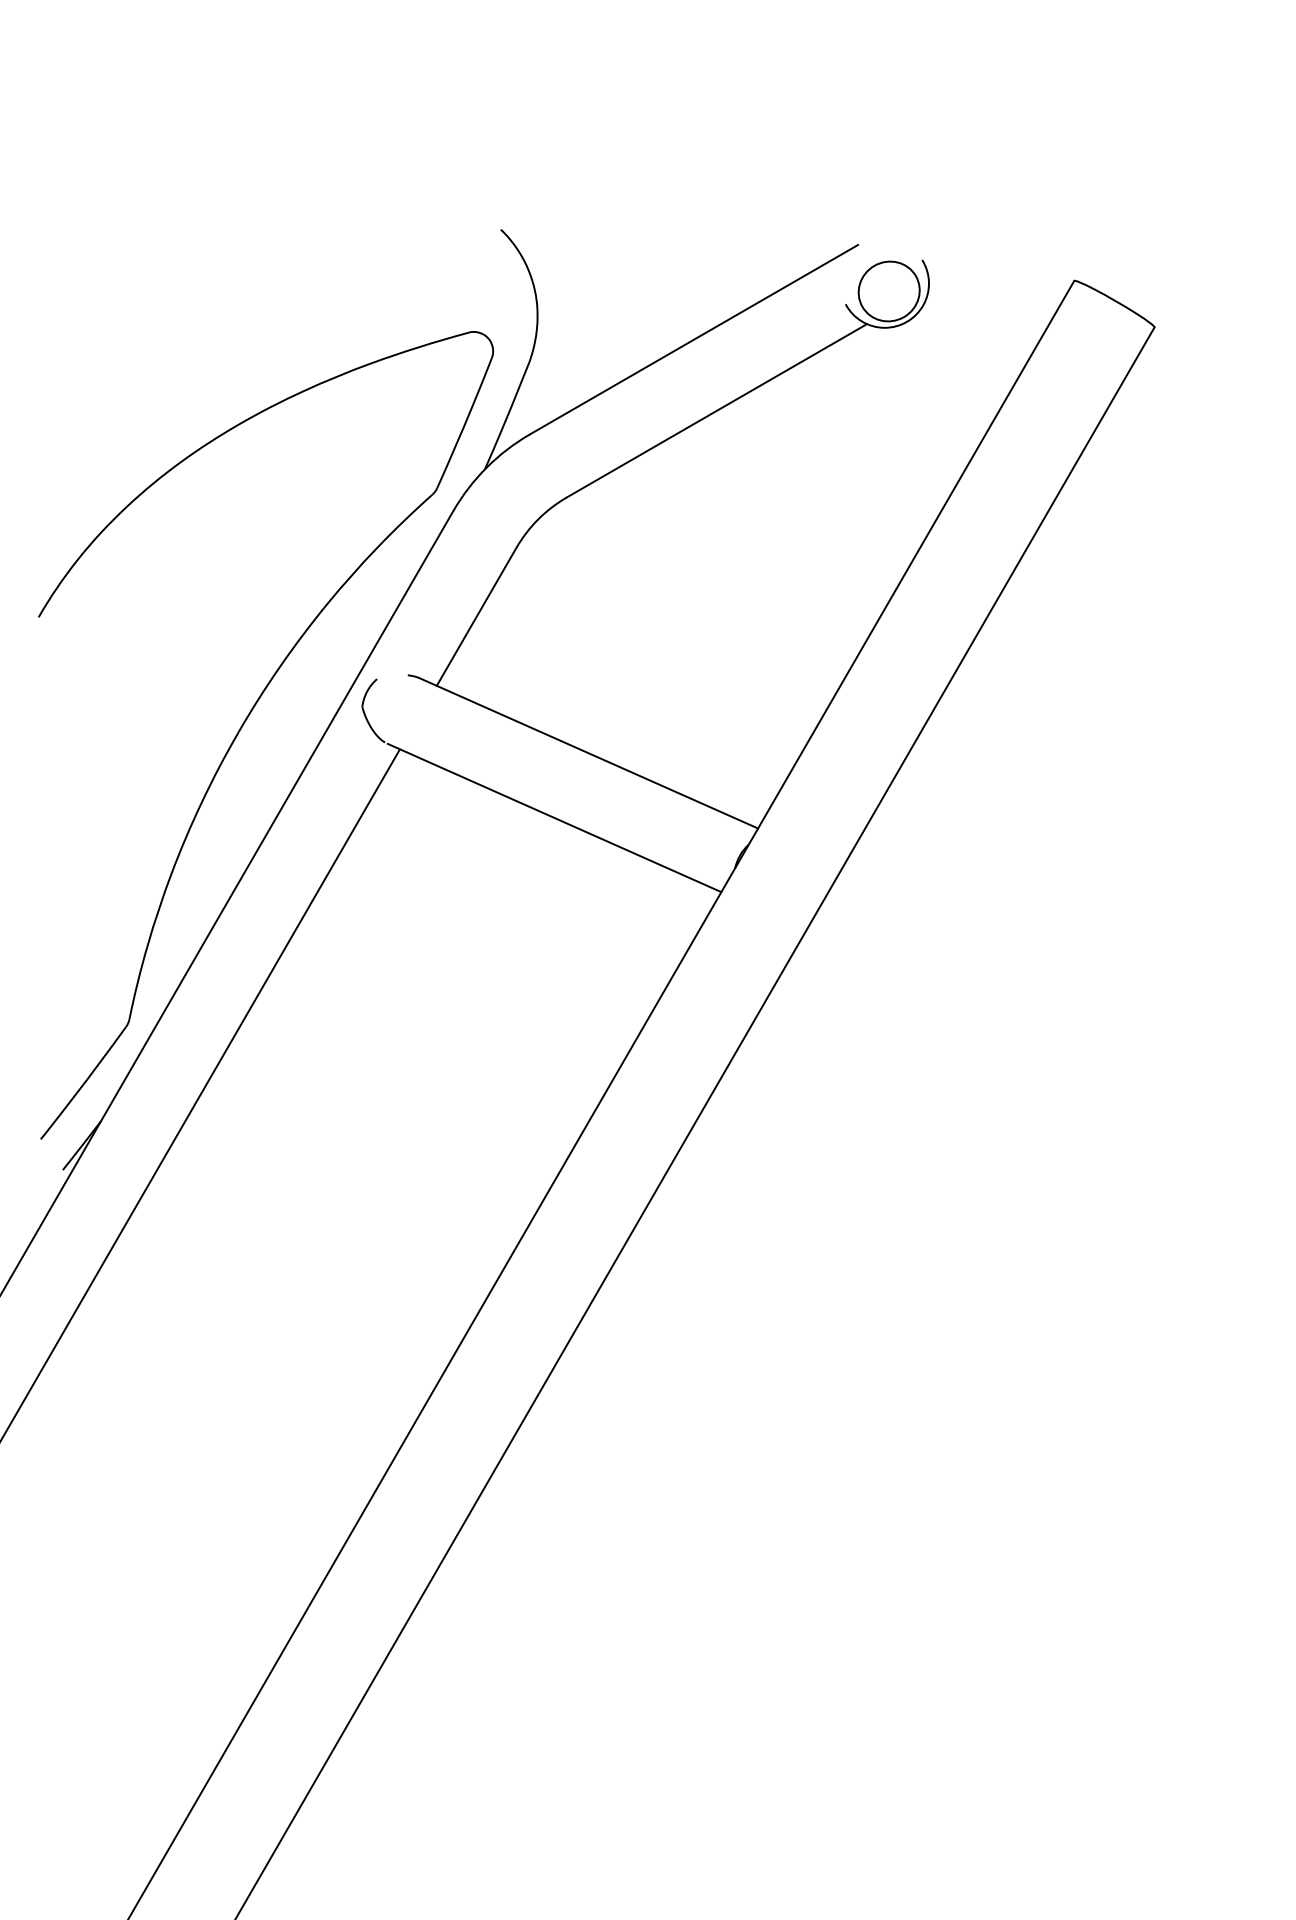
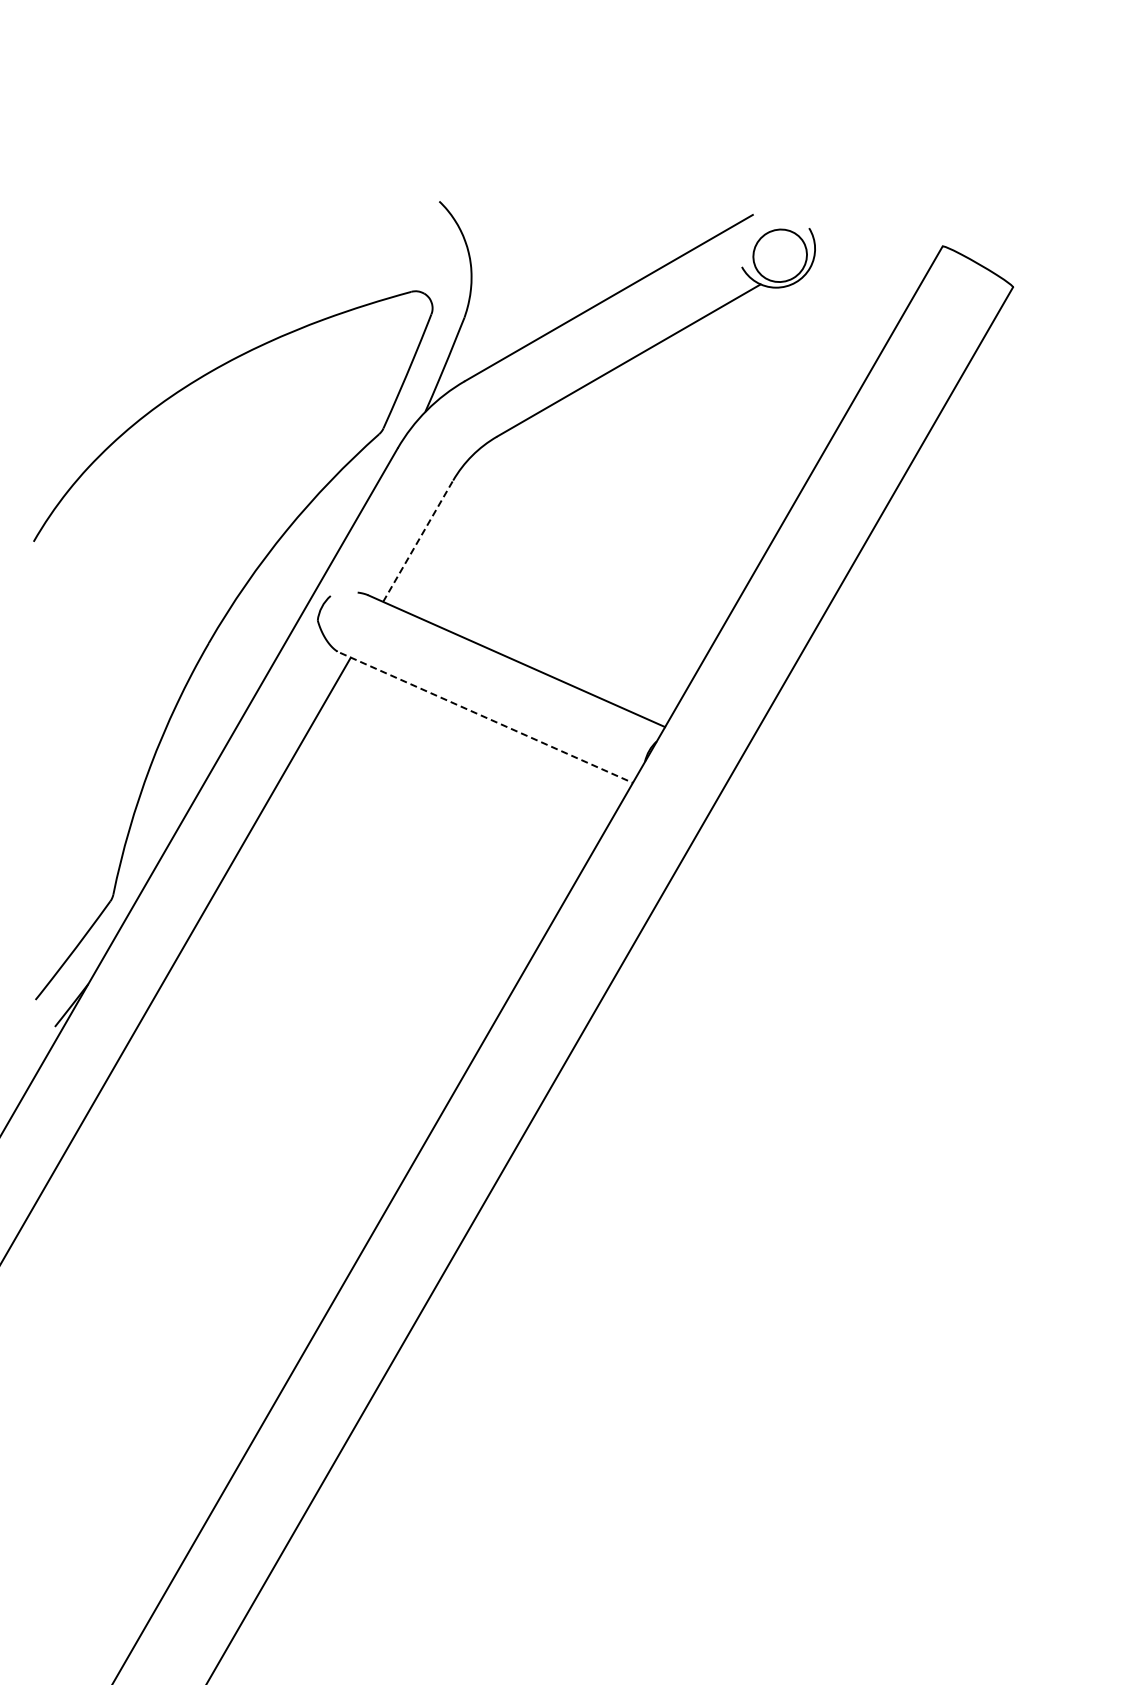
line: (477, 615) -> (418, 540), solid -> dashed
line: (554, 818) -> (486, 718), solid -> dashed

